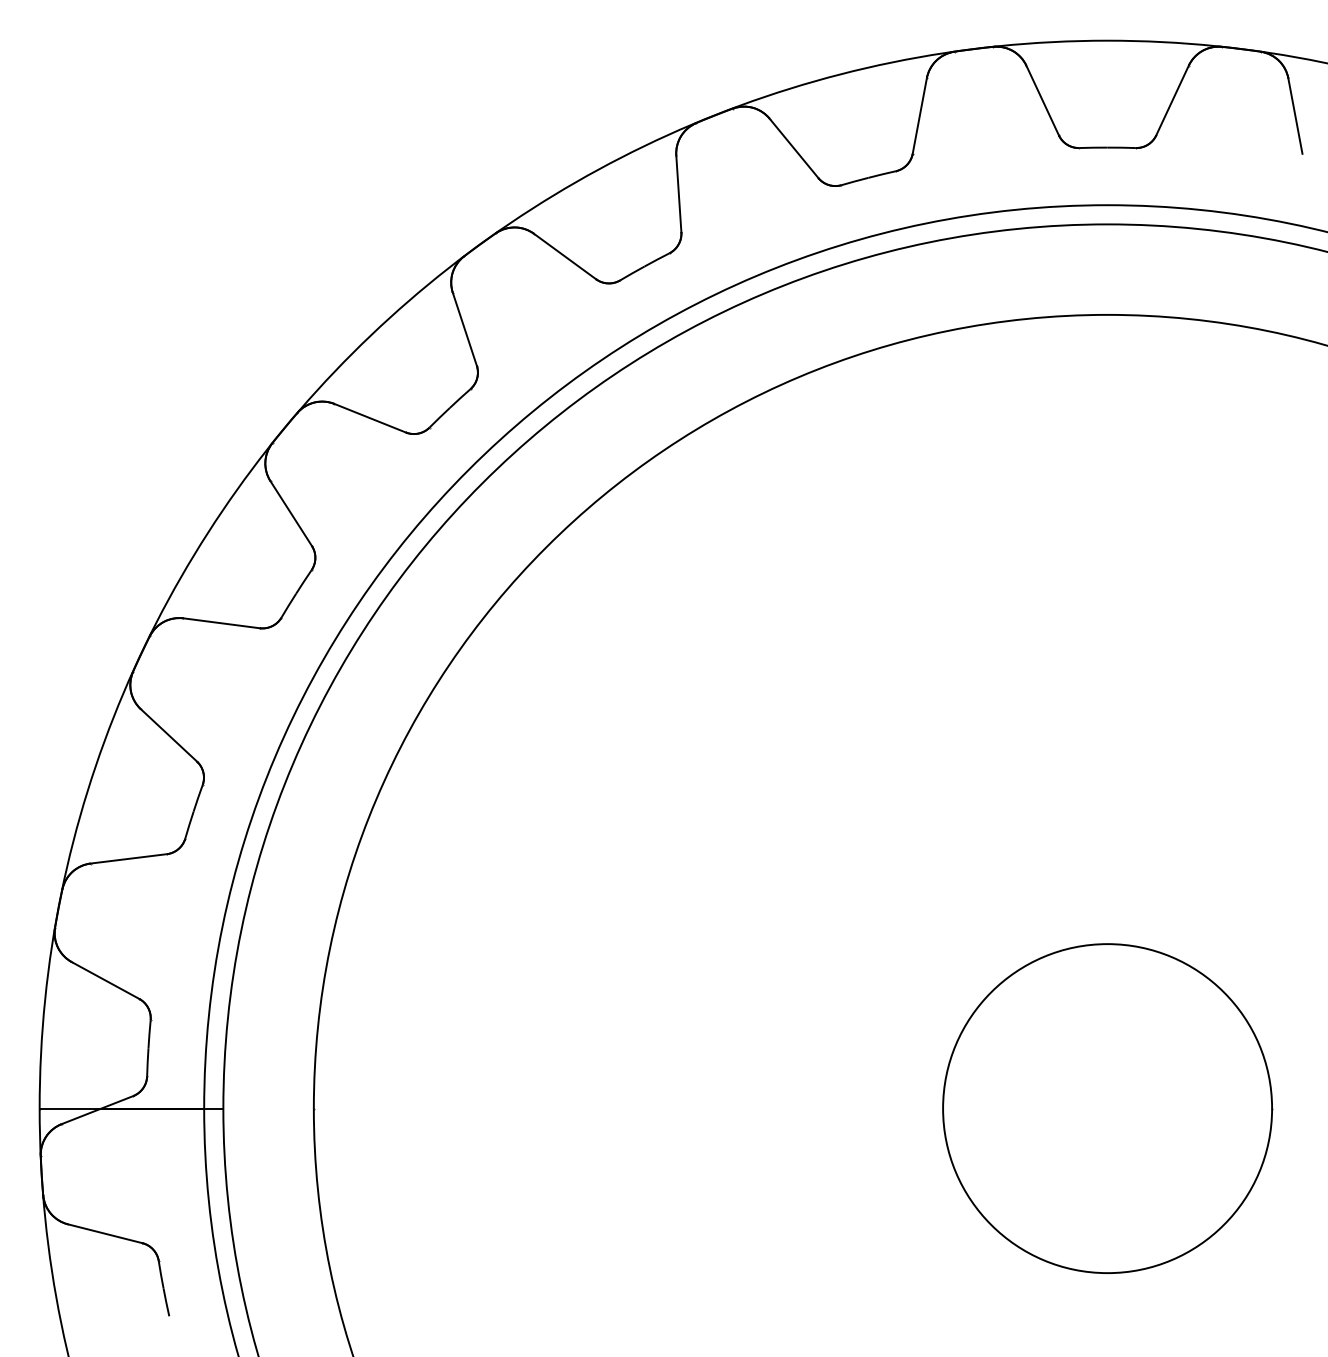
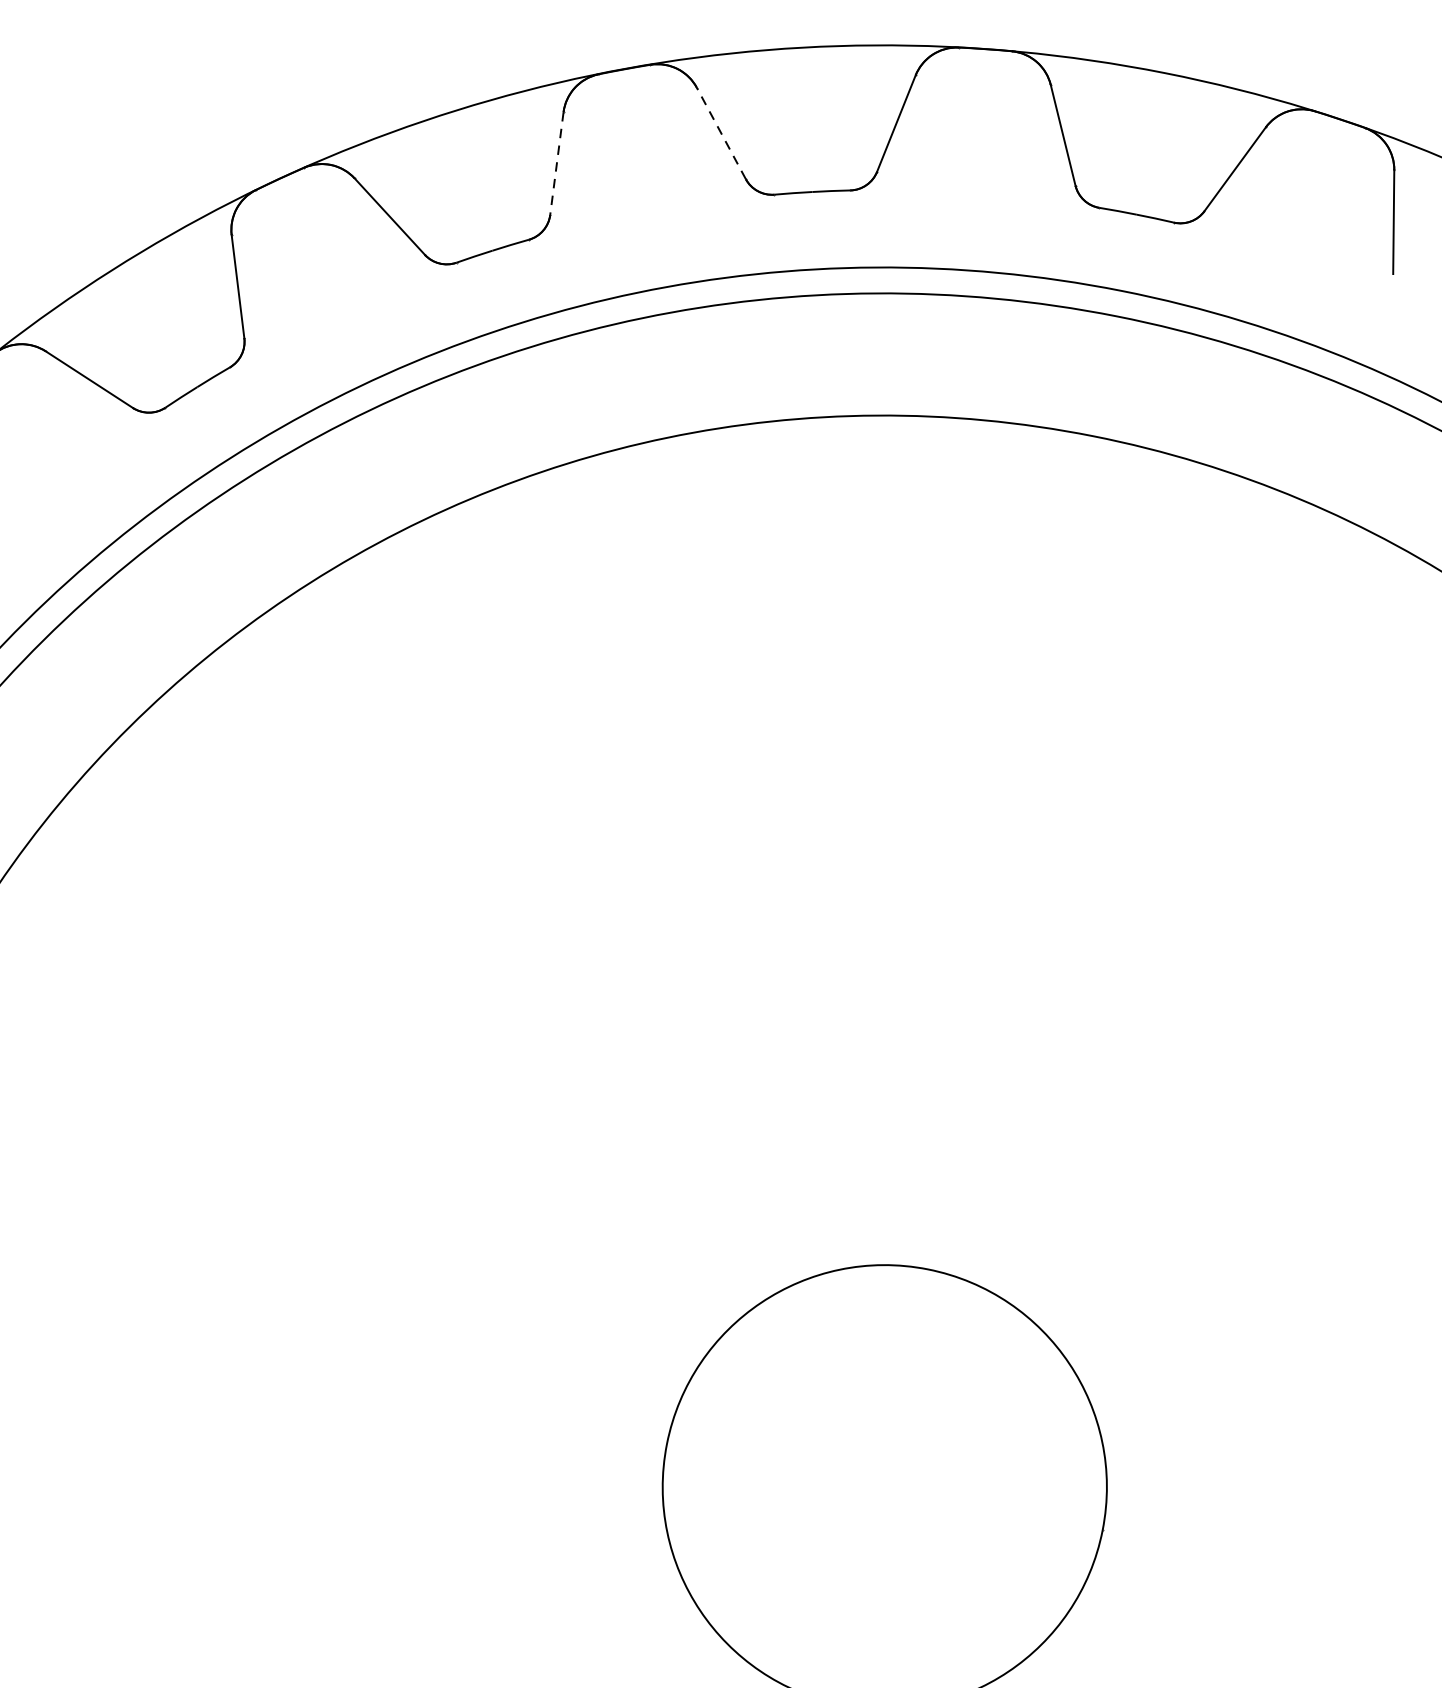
line: (793, 147) -> (720, 132), solid -> dashed
line: (678, 194) -> (556, 164), solid -> dashed

